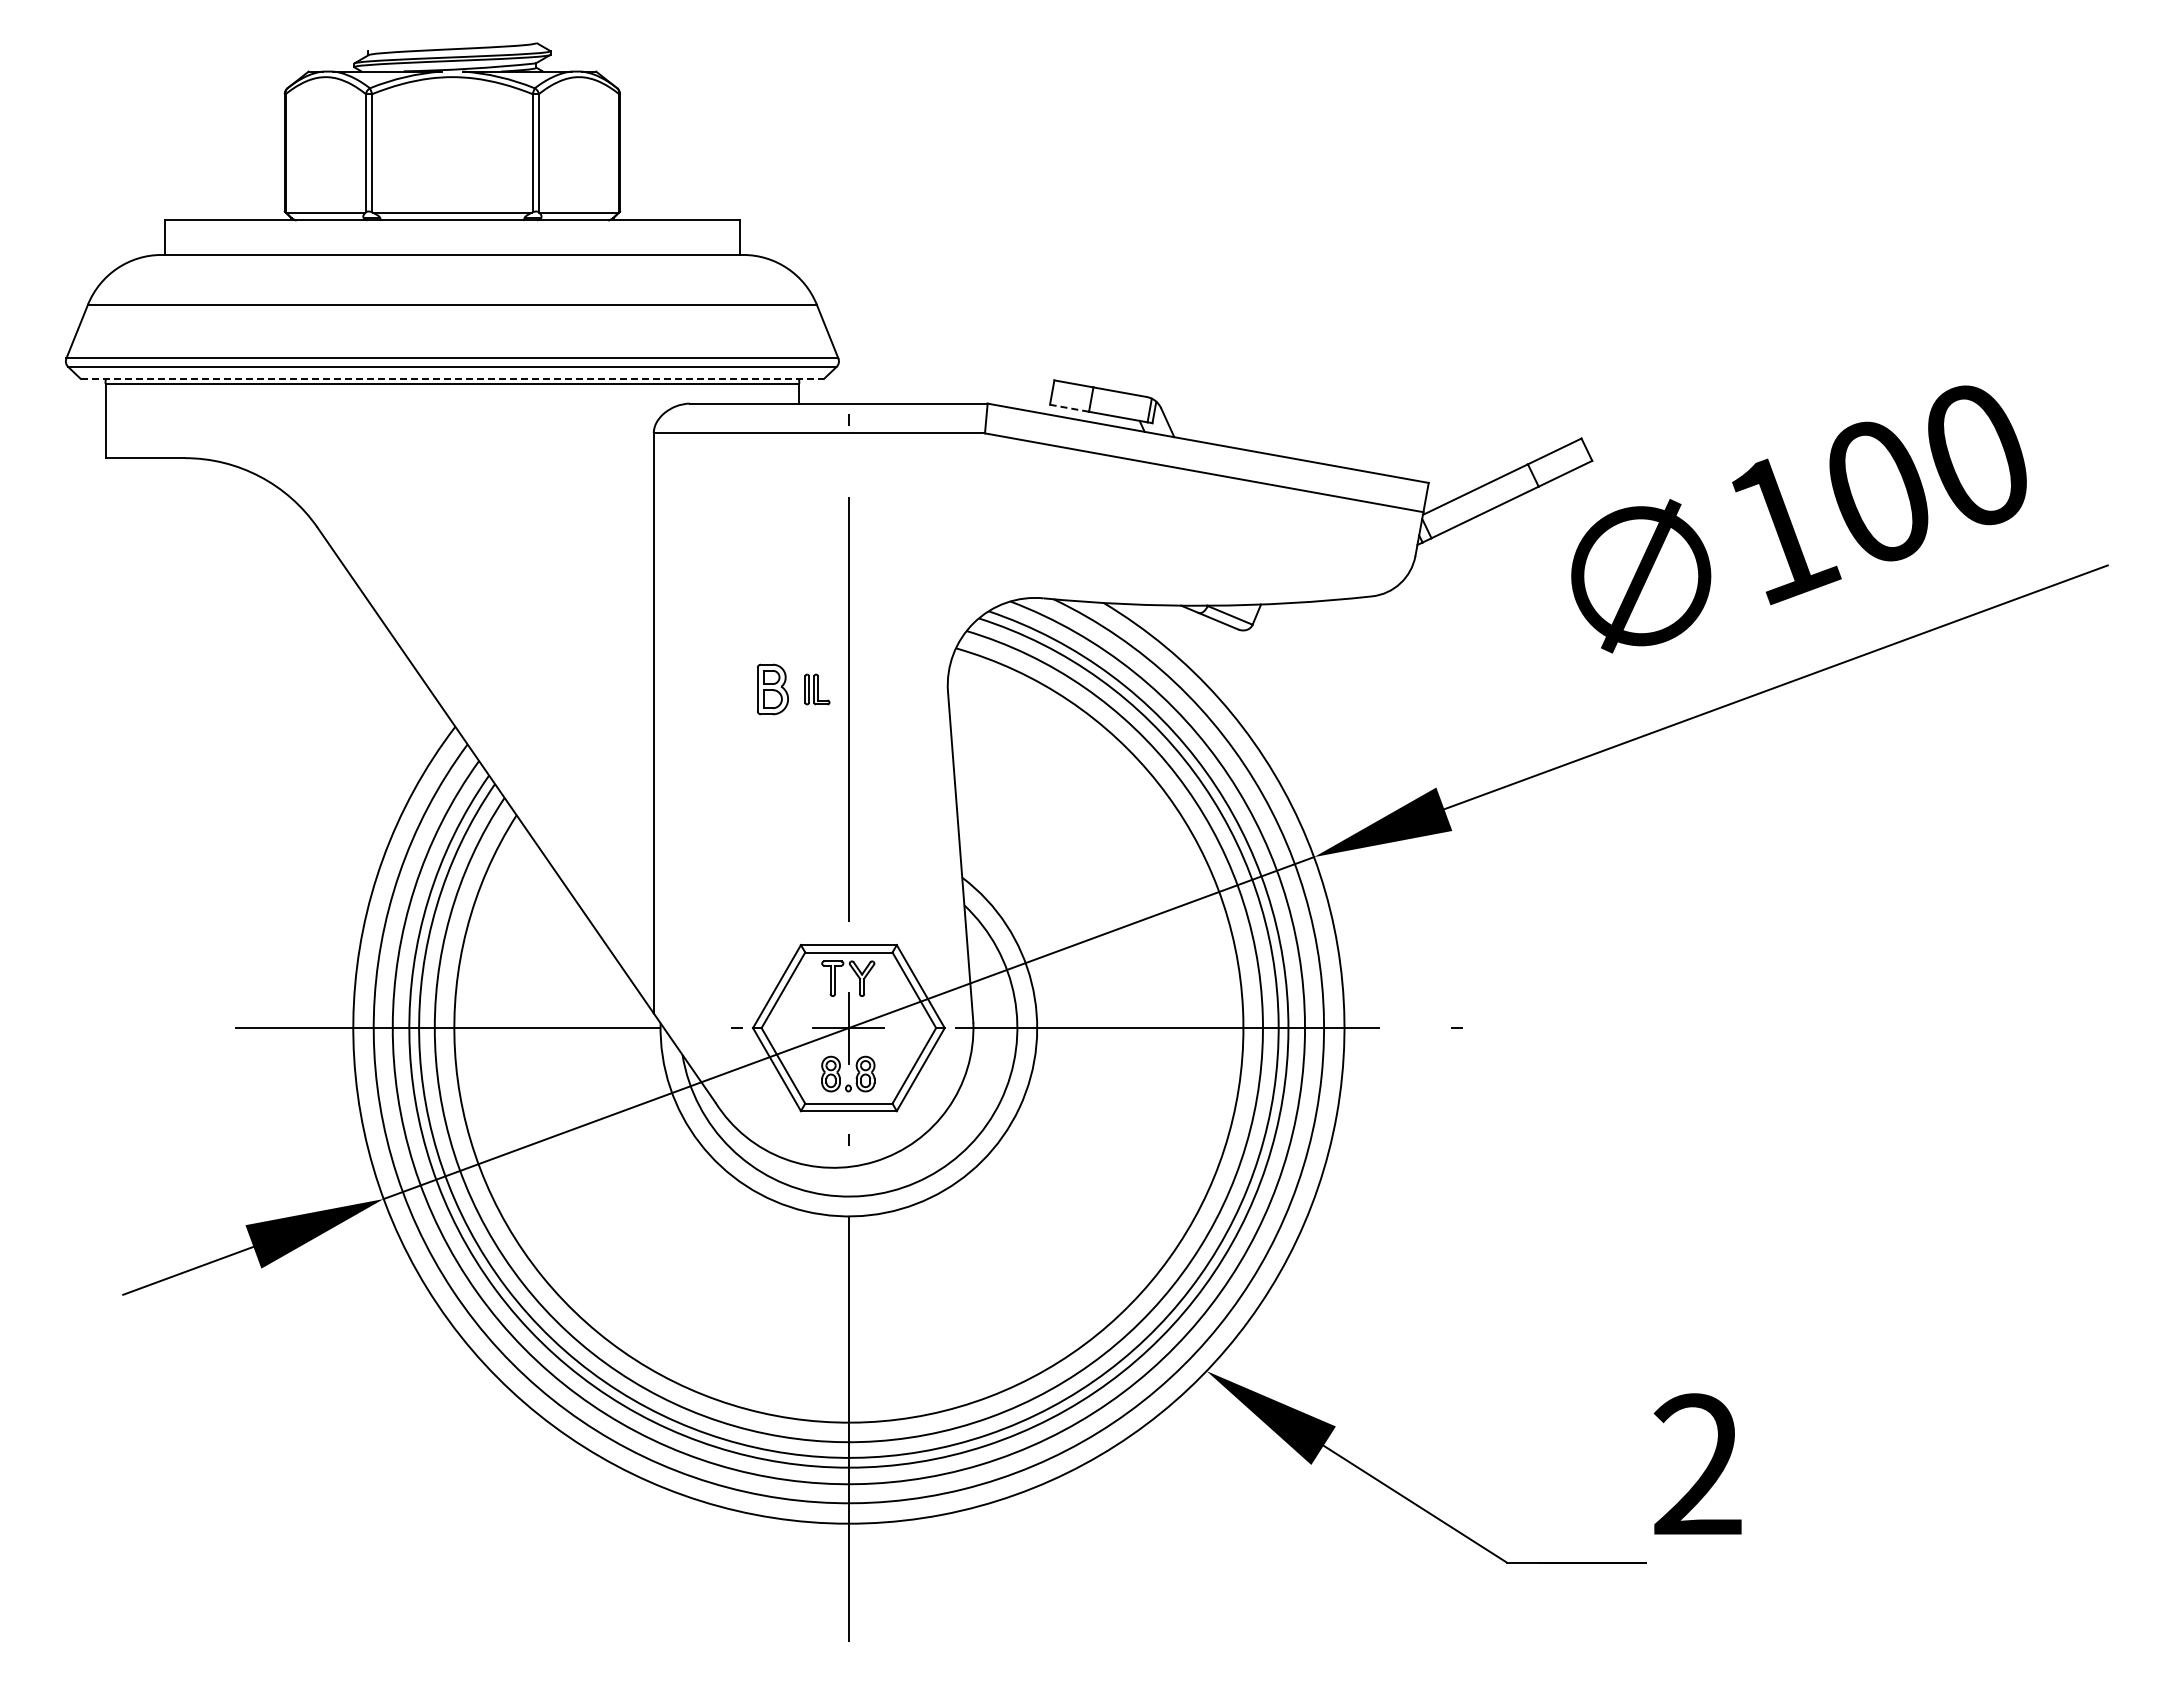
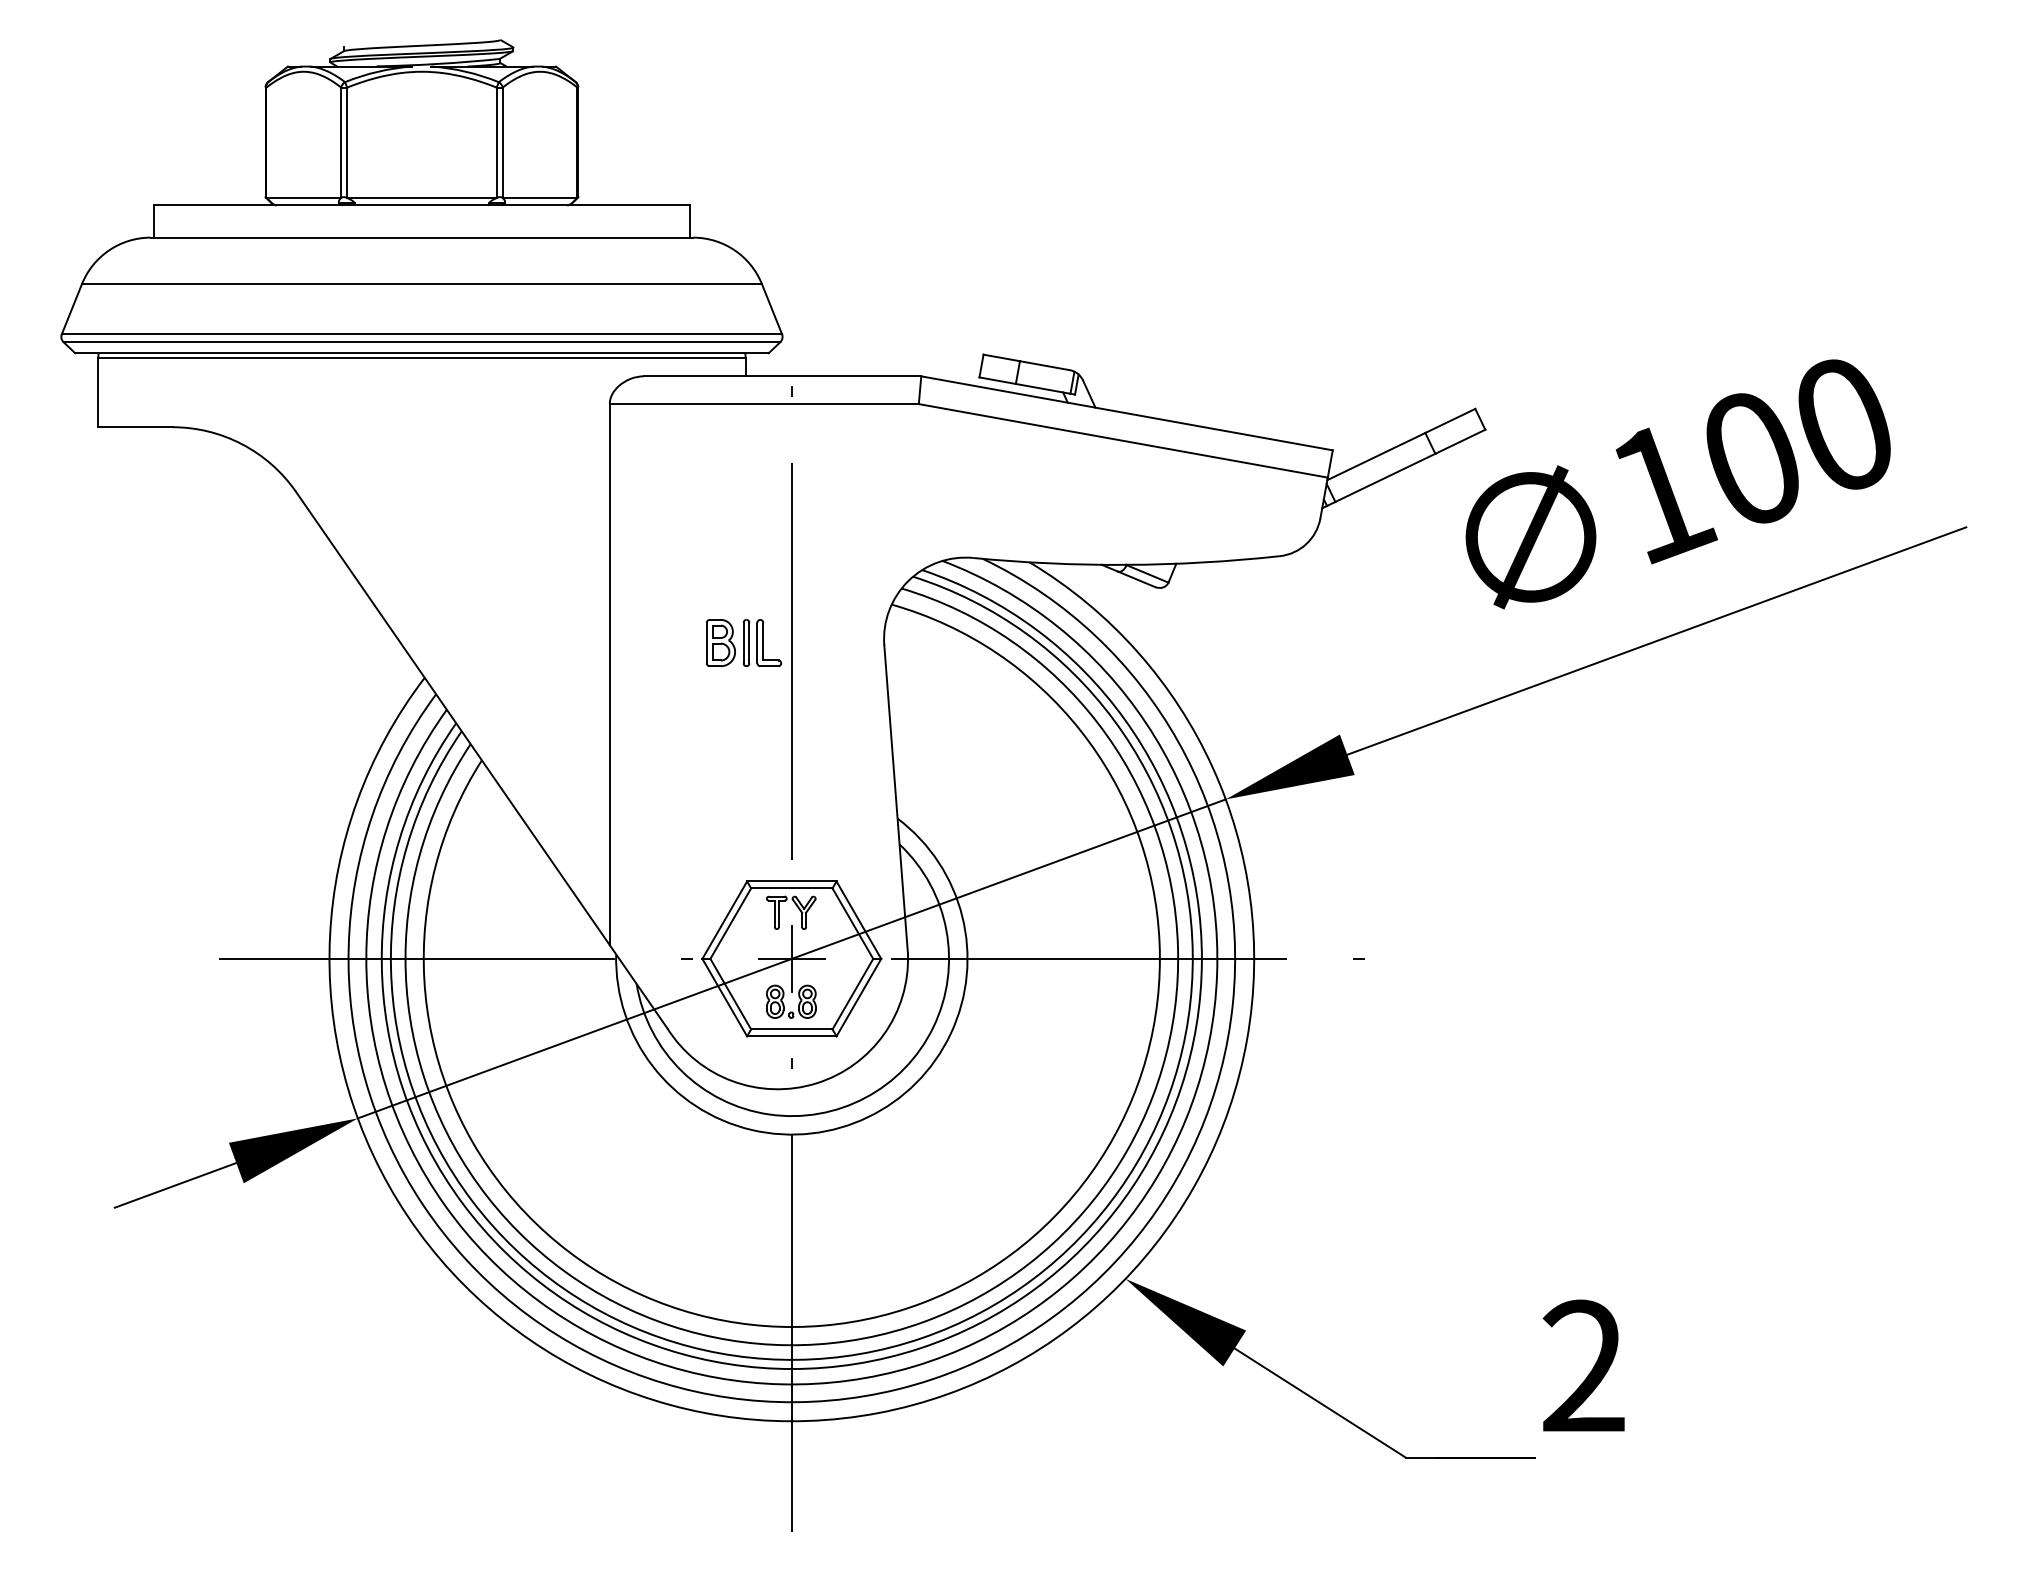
line: (452, 378) -> (422, 352), dashed -> solid
line: (1069, 408) -> (997, 380), dashed -> solid
part: (817, 689) -> (762, 643), size x1.67

